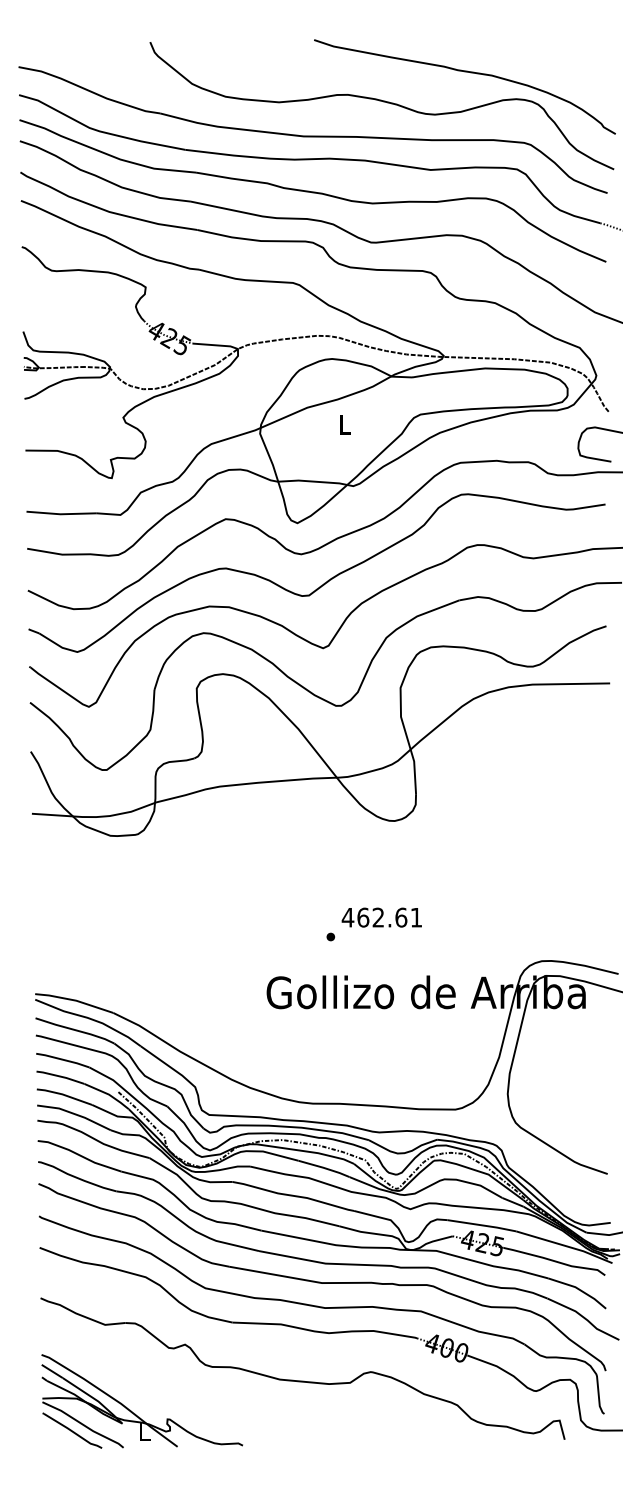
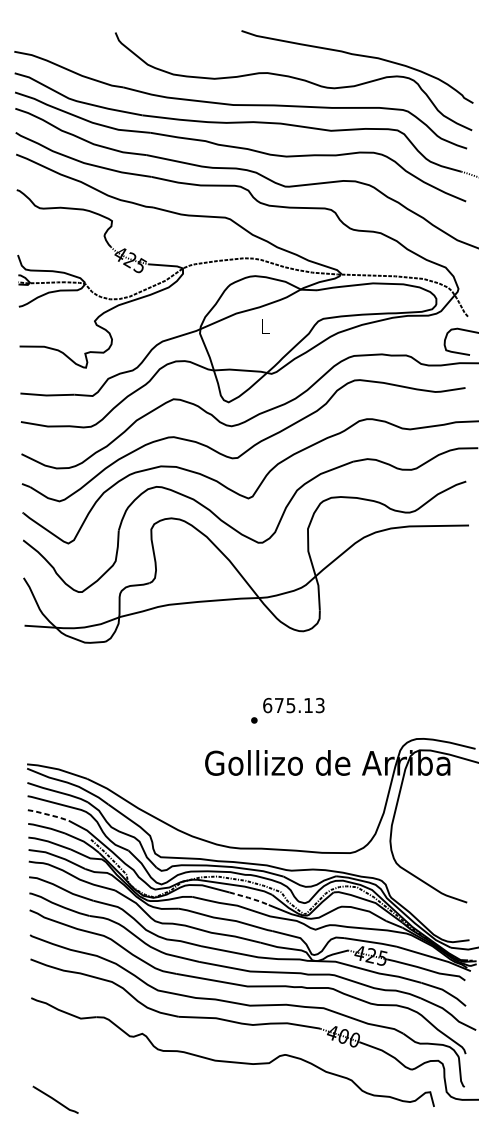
text: (381, 917) -> (293, 705), 462.61 -> 675.13
line: (63, 1059) -> (48, 814), solid -> dashed
line: (325, 1168) -> (250, 898), solid -> dashed
part: (135, 1413) -> (104, 1086), removed

